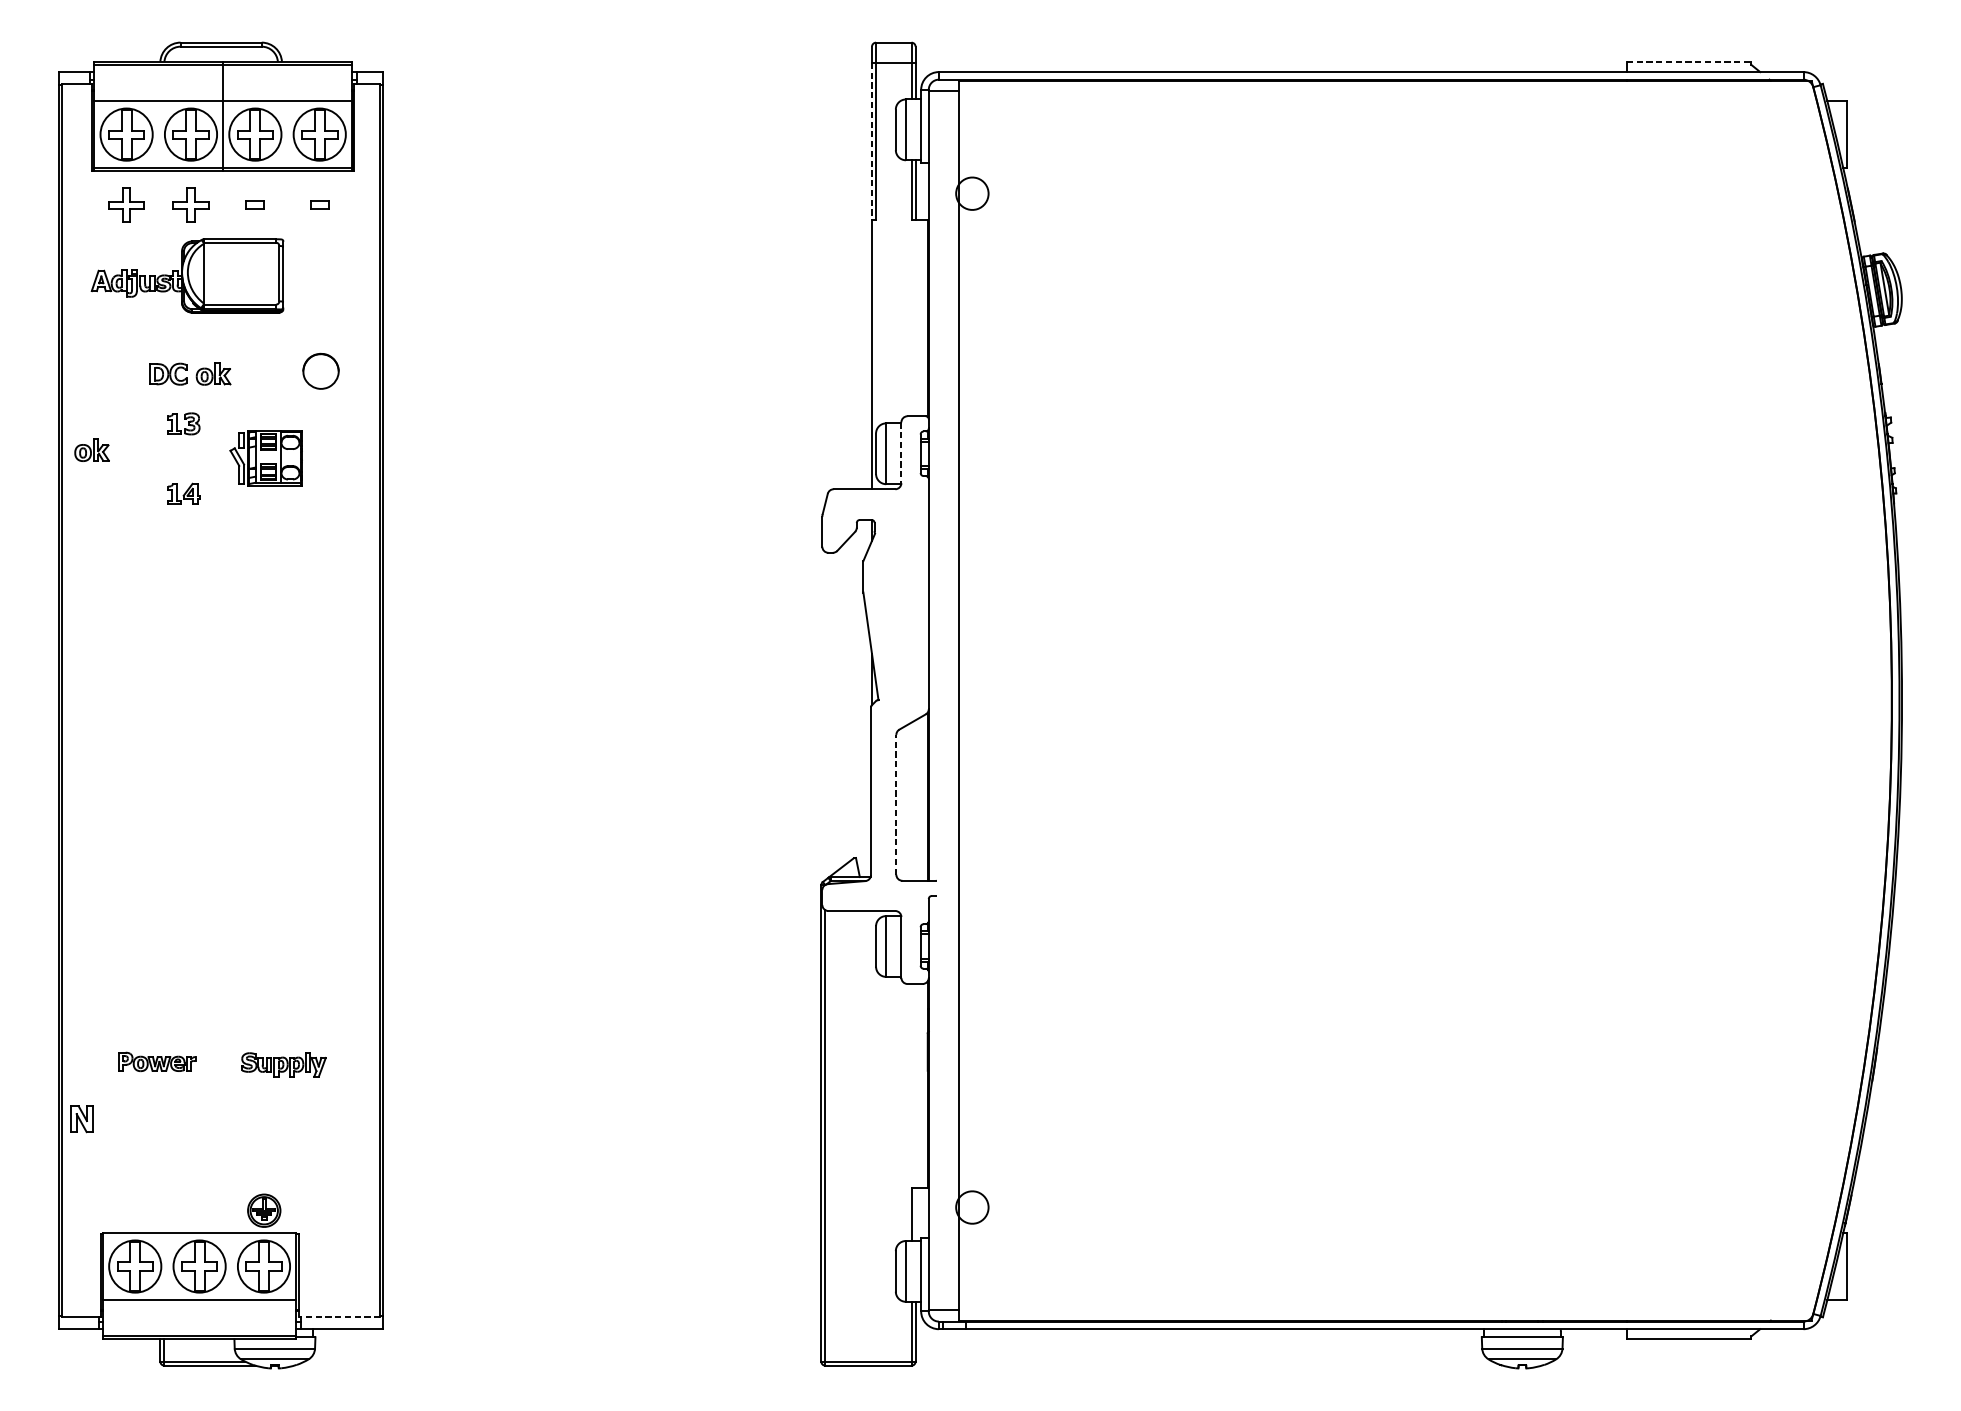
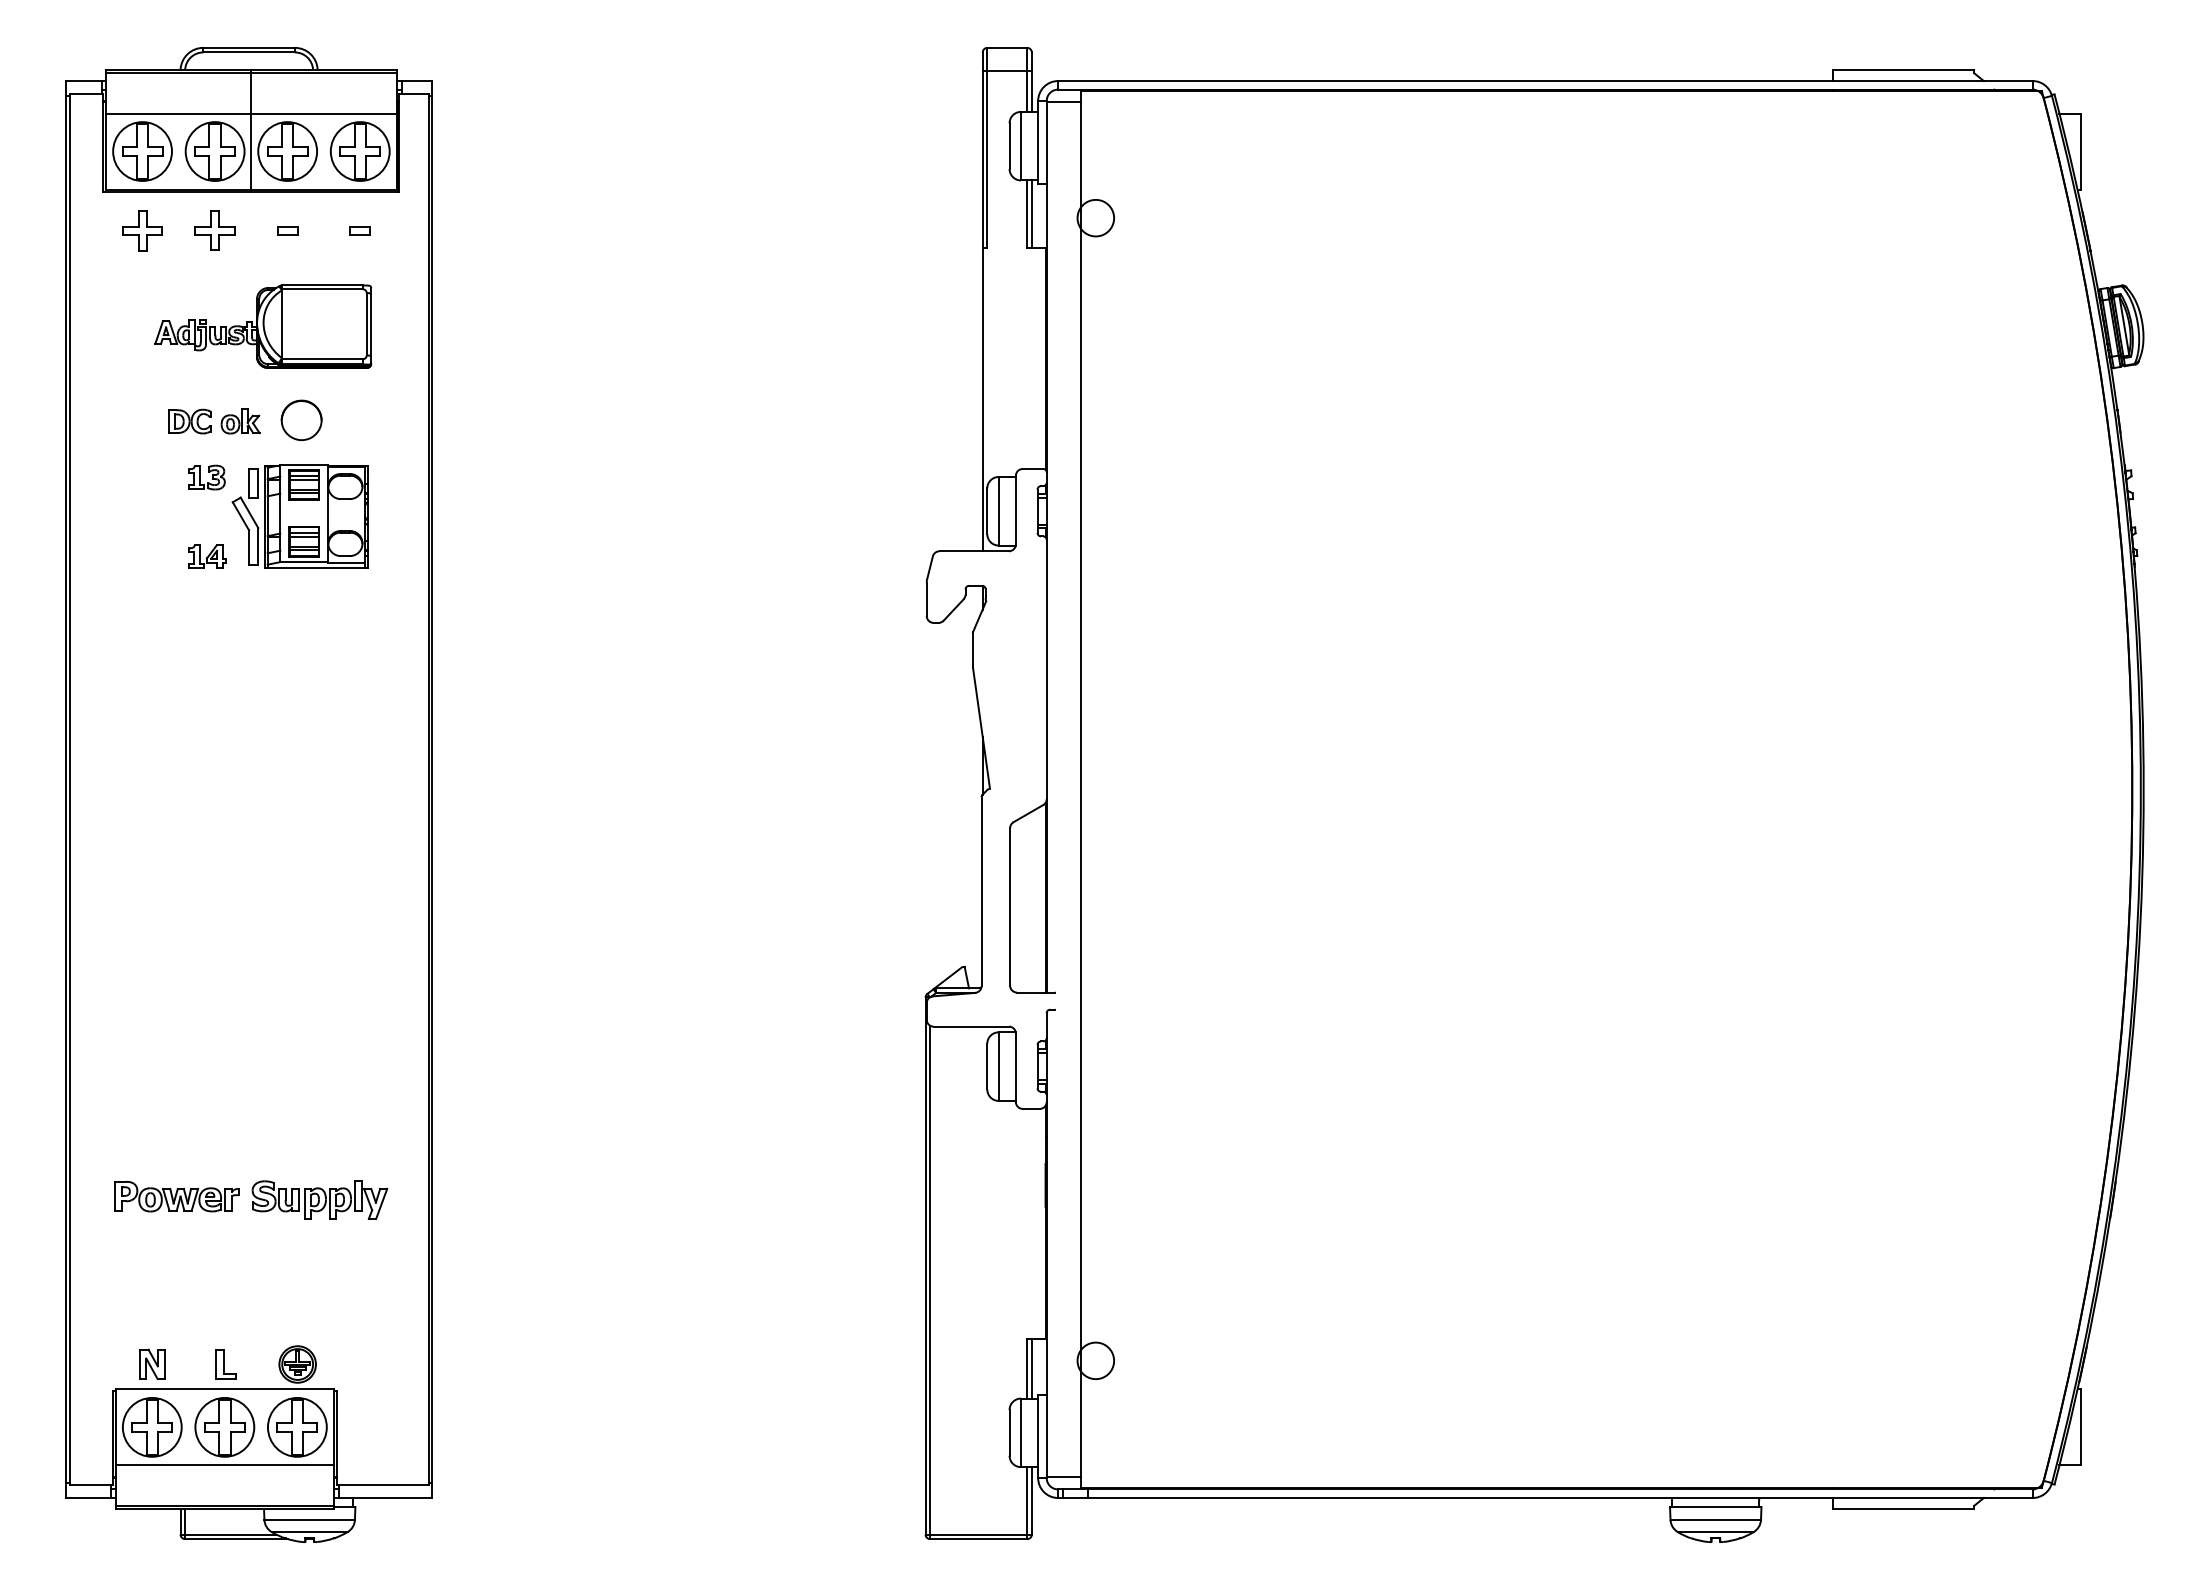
line: (1689, 61) -> (1904, 69), dashed -> solid
line: (871, 141) -> (982, 159), dashed -> solid
part: (187, 275) -> (263, 326), moved
part: (320, 371) -> (301, 420), moved
part: (91, 450) -> (103, 507), removed
line: (901, 453) -> (1015, 510), dashed -> solid
part: (265, 458) -> (299, 516), size x1.67
line: (896, 804) -> (1010, 906), dashed -> solid
part: (156, 1061) -> (176, 1196), size x1.43
part: (283, 1064) -> (319, 1199), size x1.43
part: (82, 1118) -> (152, 1363), moved
part: (200, 1210) -> (225, 1364), added
line: (915, 1214) -> (1031, 1368), added
line: (339, 1317) -> (382, 1484), dashed -> solid

